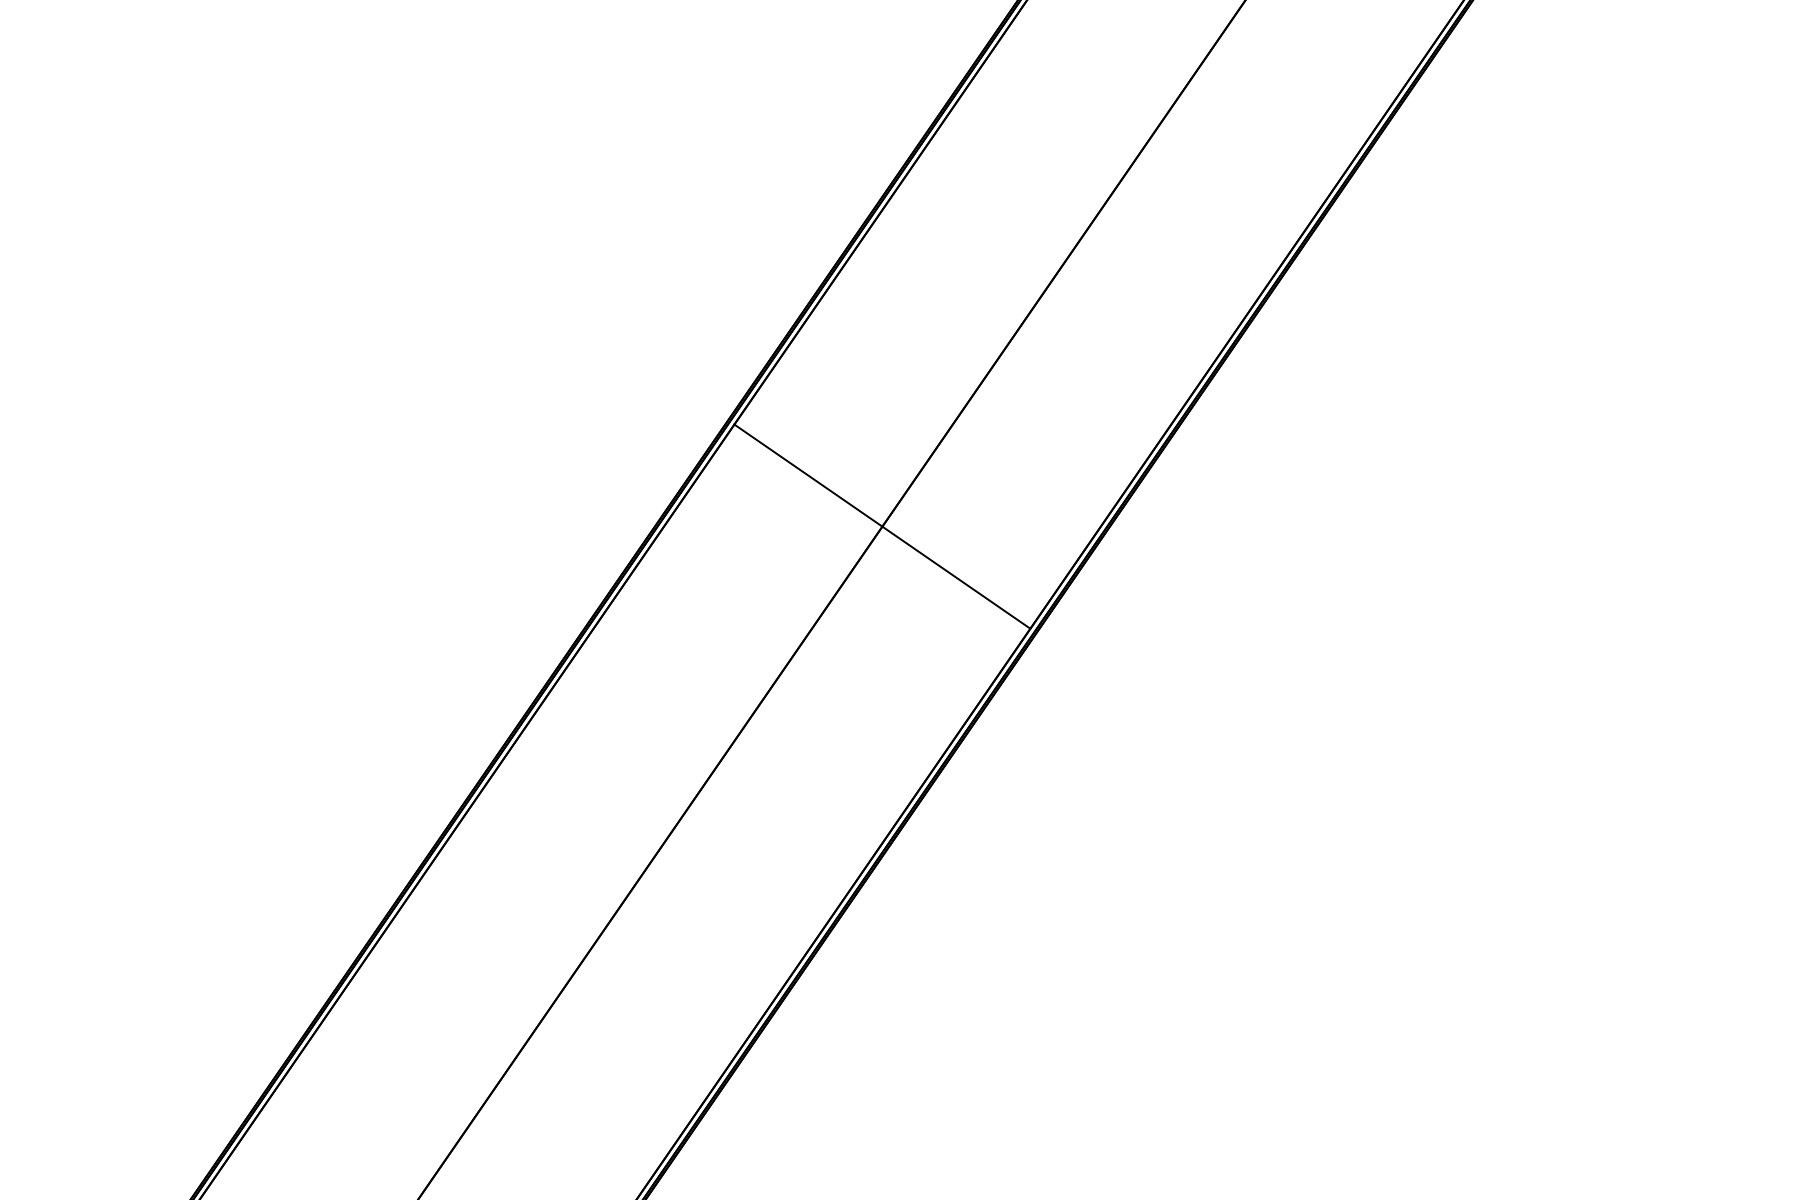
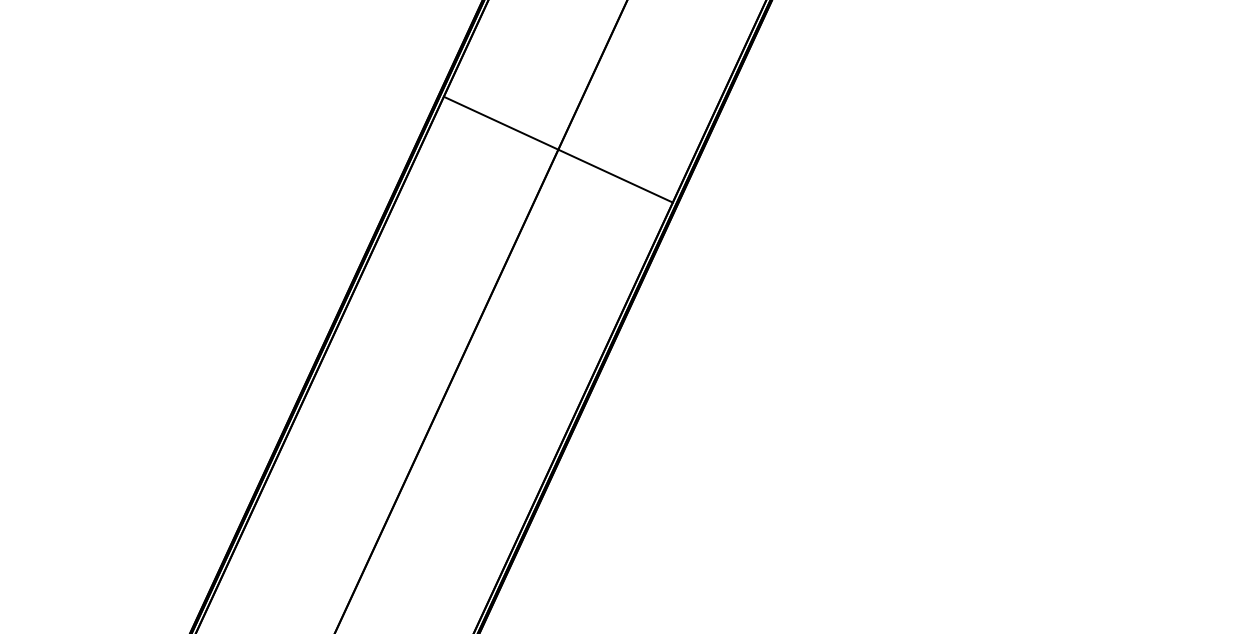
line: (882, 526) -> (558, 149), moved

